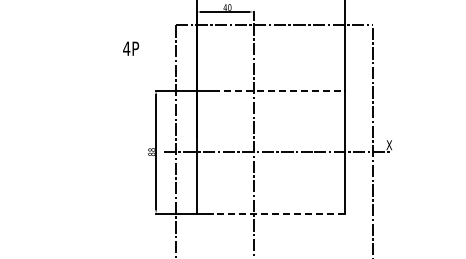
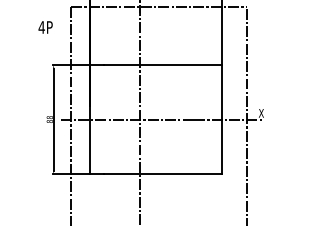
text: (131, 48) -> (46, 27), moved
line: (279, 90) -> (163, 64), dashed -> solid
line: (278, 213) -> (162, 174), dashed -> solid

